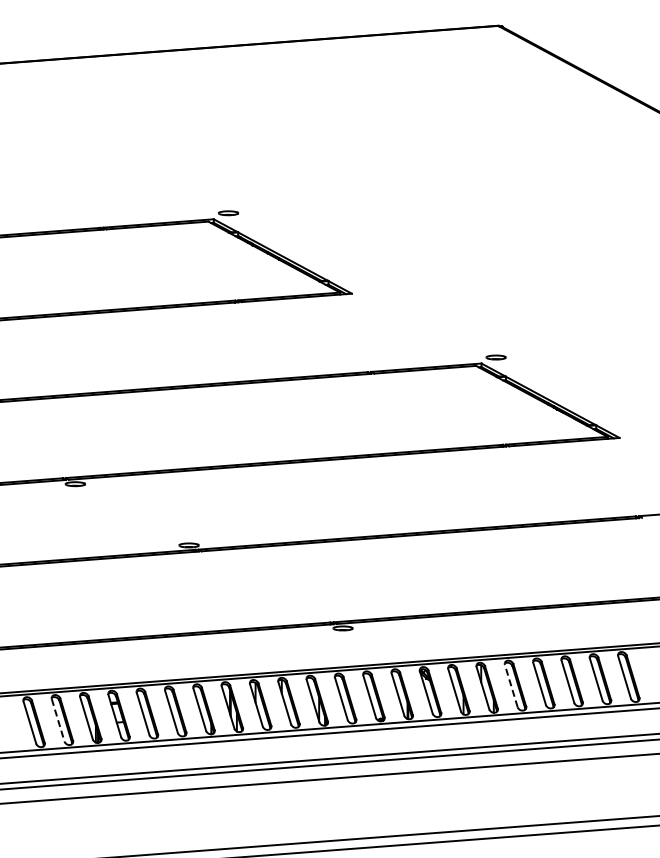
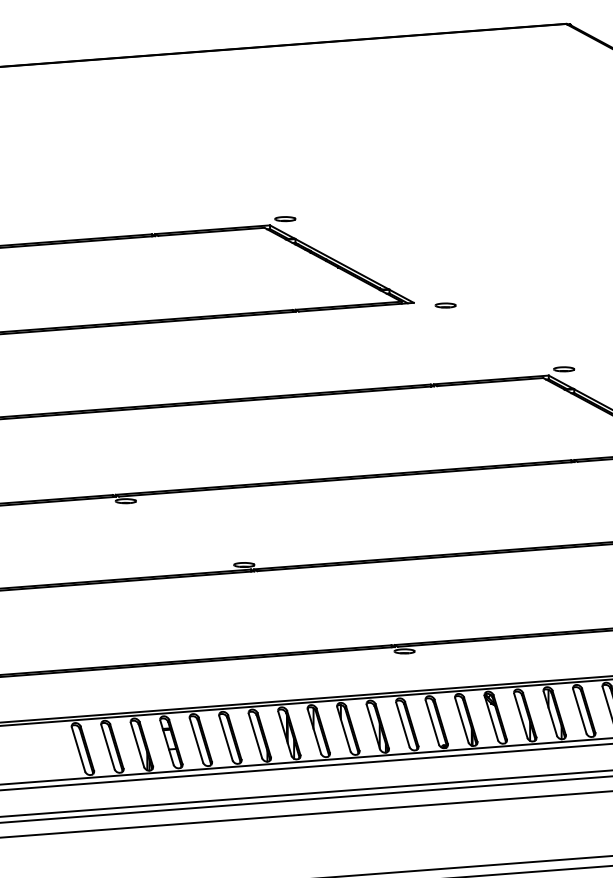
part: (382, 296) -> (445, 305), added
line: (511, 685) -> (580, 710), dashed -> solid
line: (58, 720) -> (108, 747), dashed -> solid

